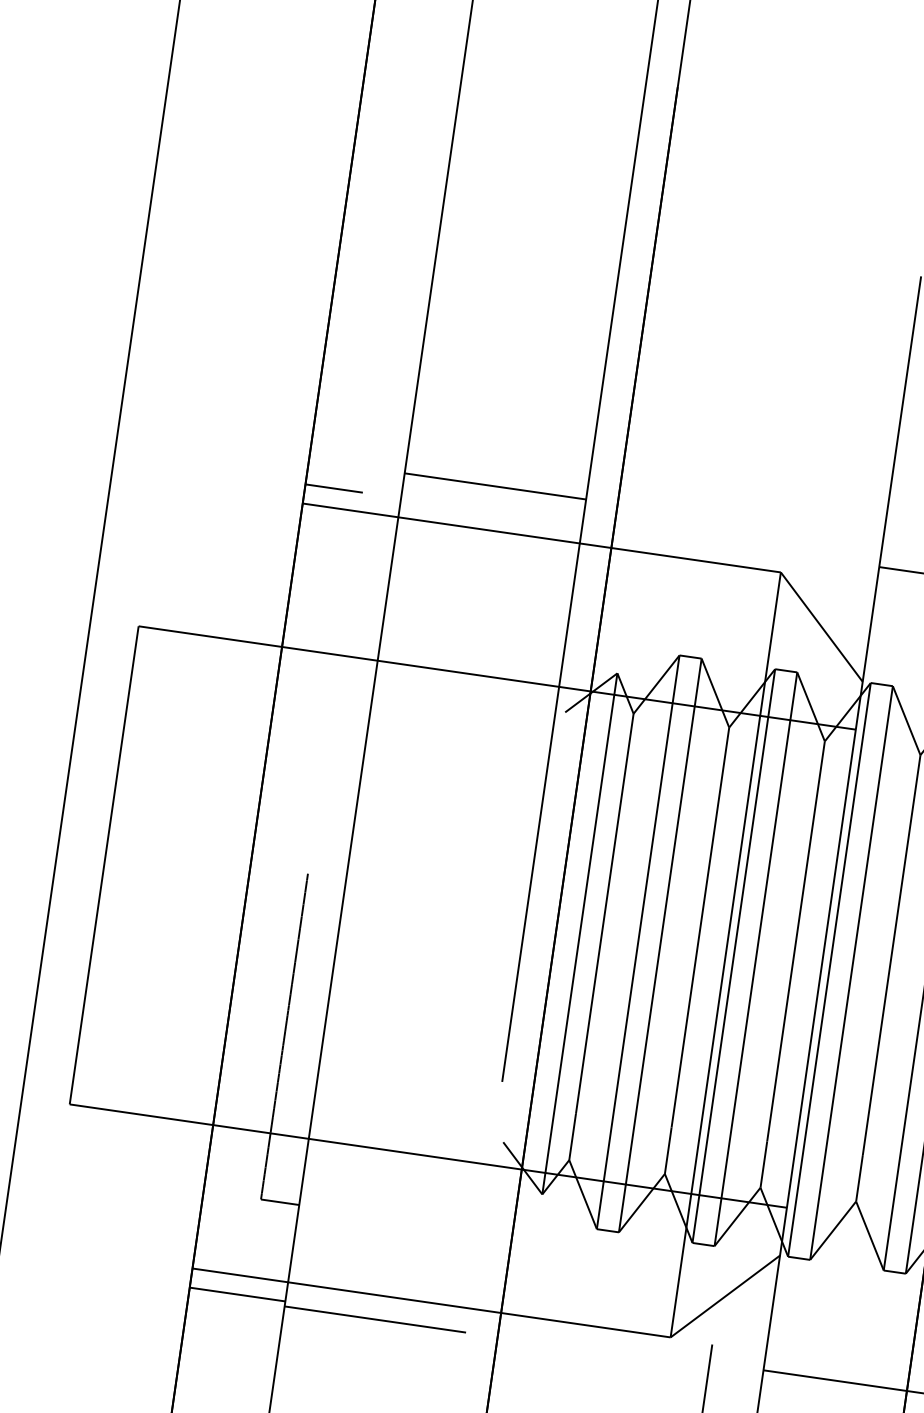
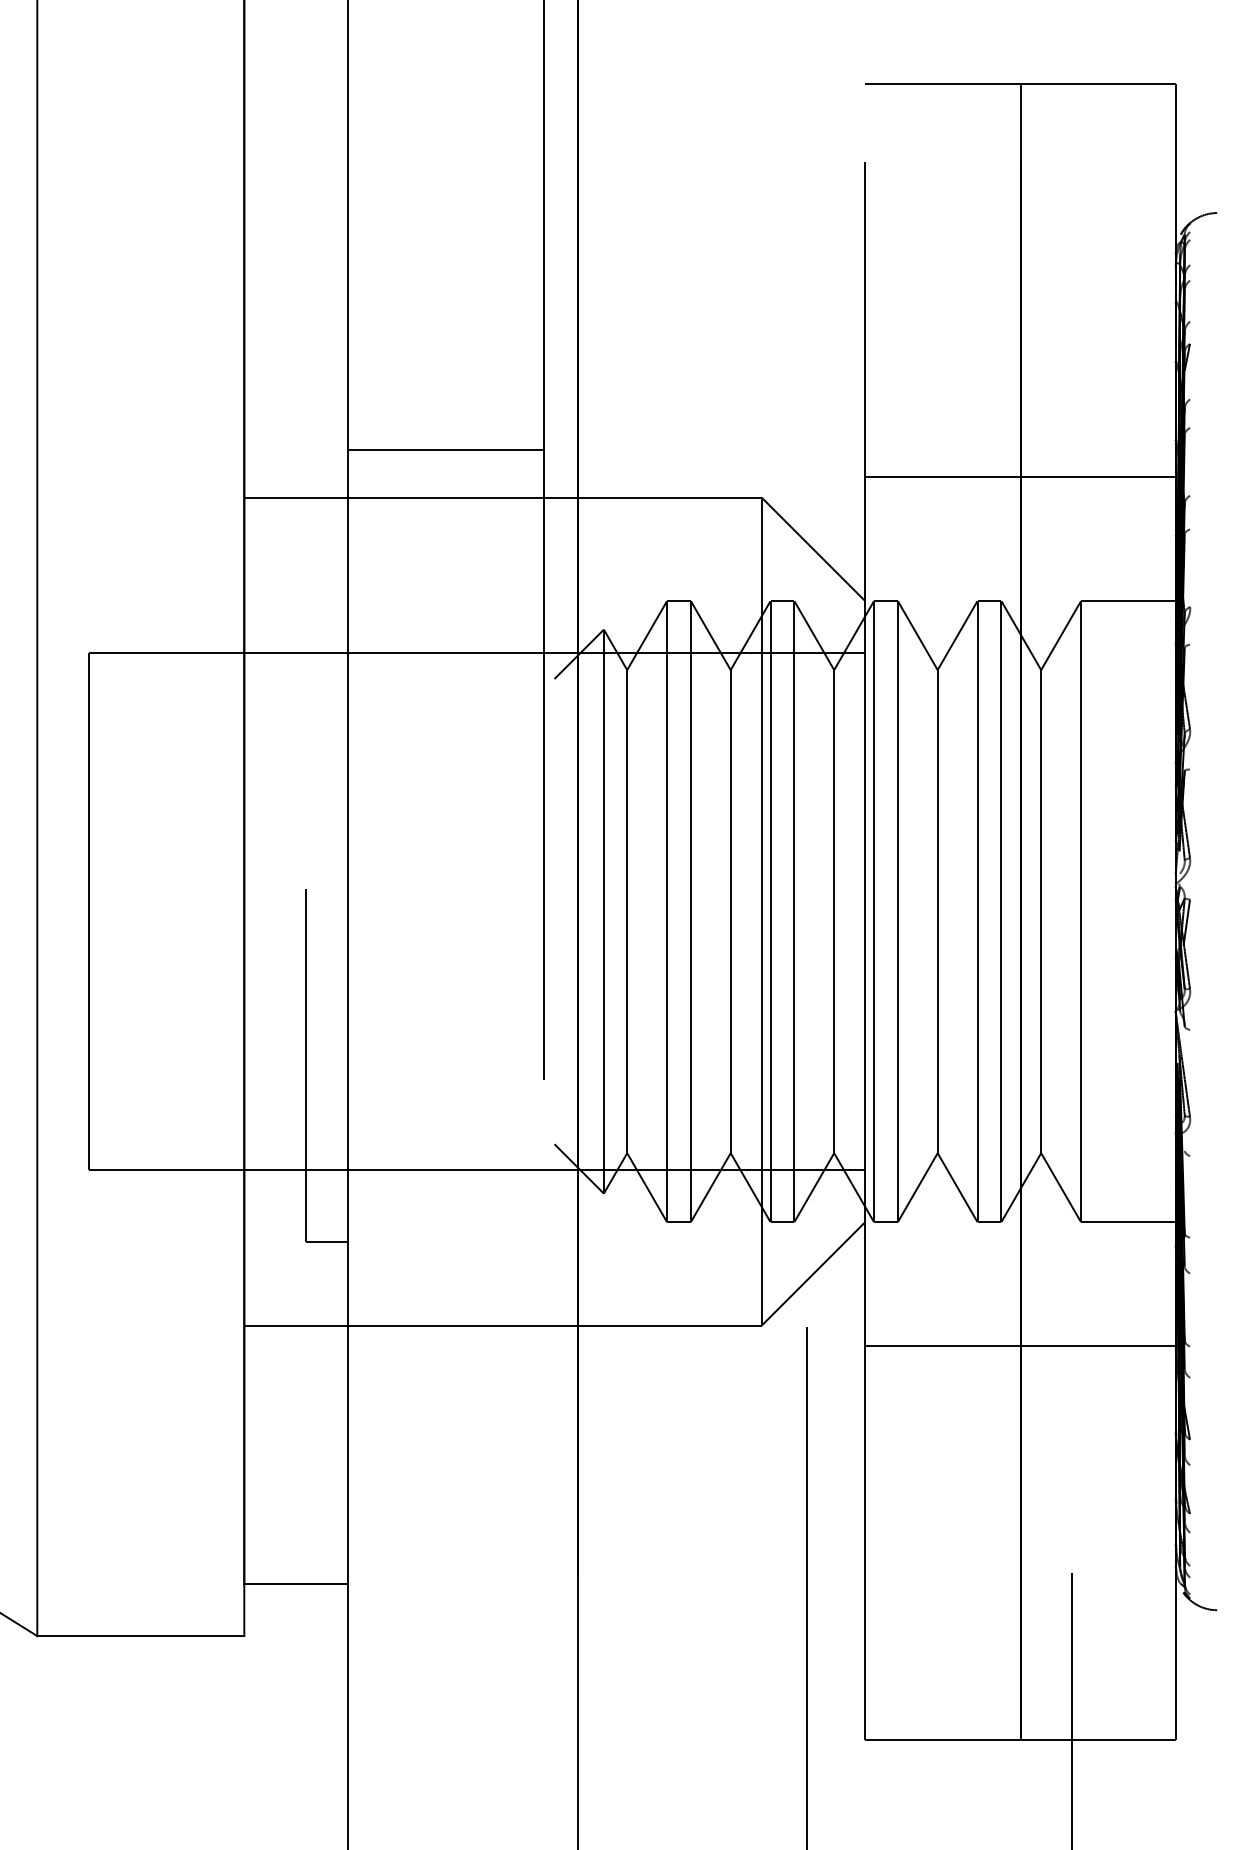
line: (334, 488) -> (275, 476), removed
line: (237, 1294) -> (295, 1346), removed
line: (374, 1319) -> (445, 1351), removed

